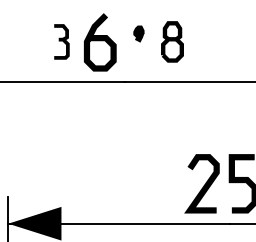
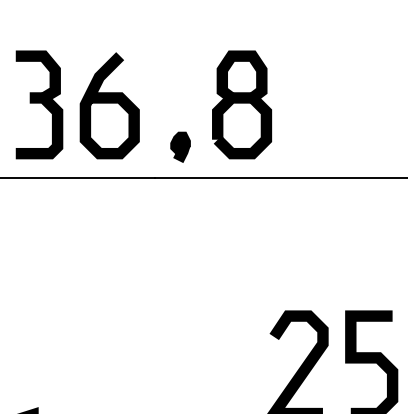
part: (138, 33) -> (179, 146), moved
part: (61, 41) -> (38, 104), size x1.67
part: (172, 41) -> (242, 104), size x1.43

